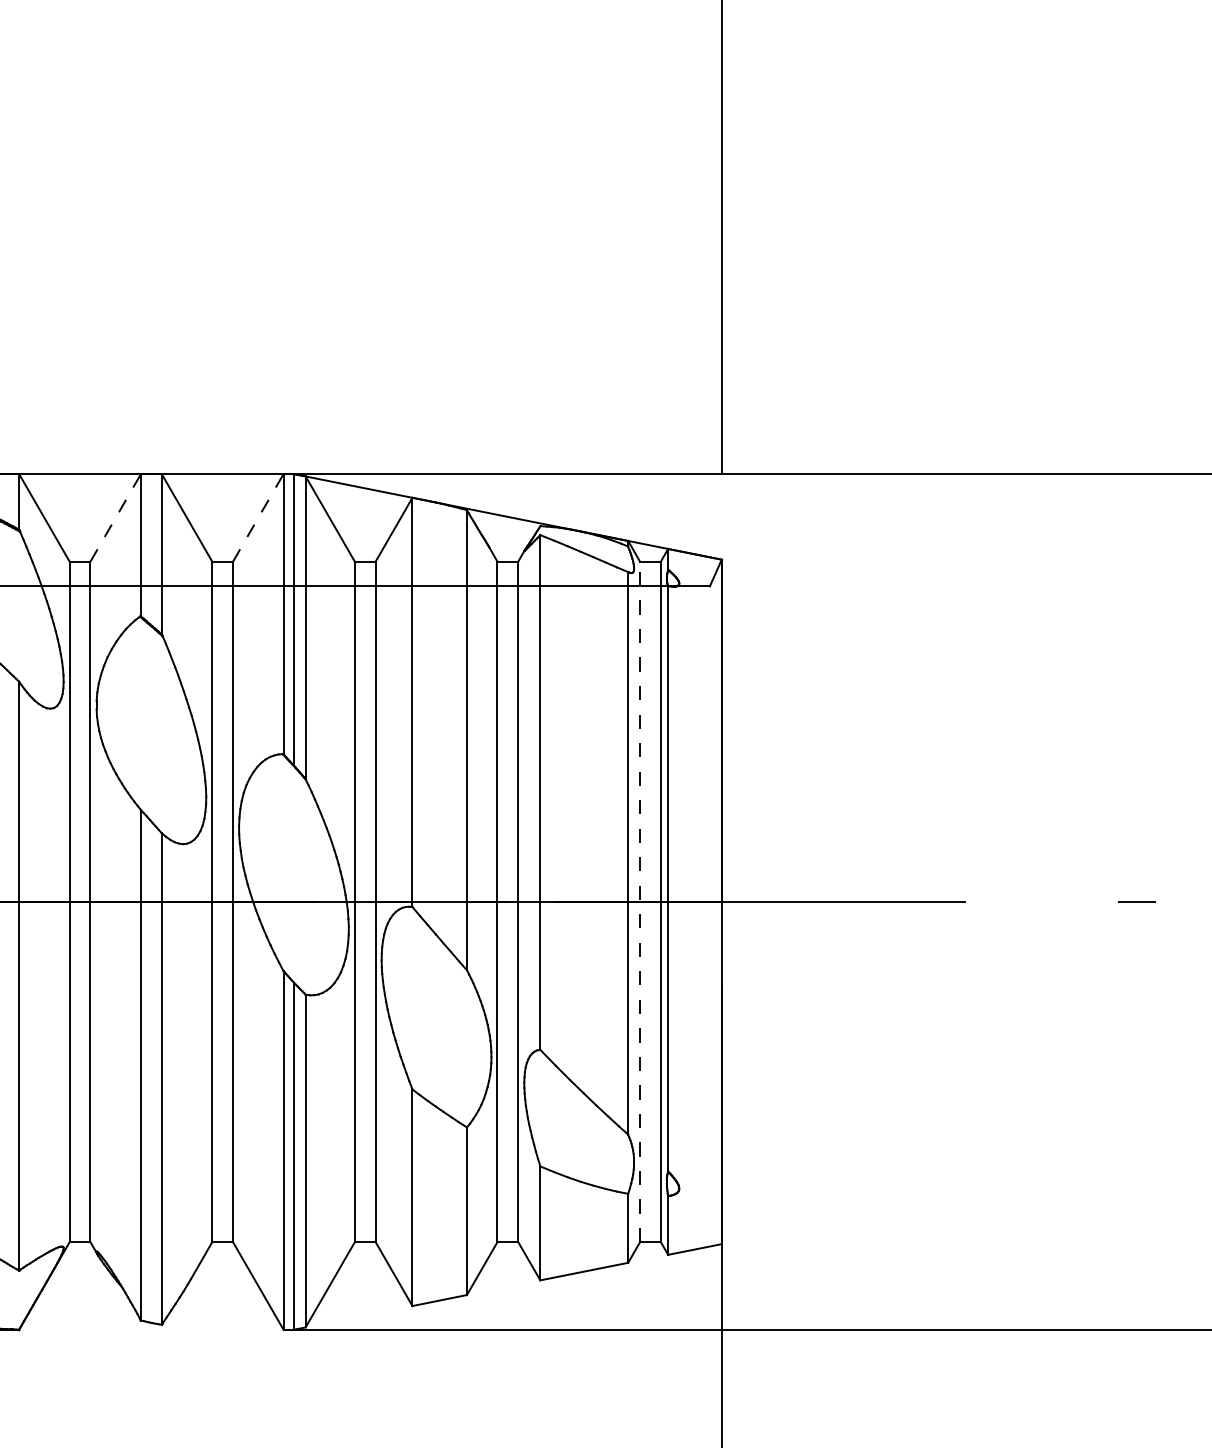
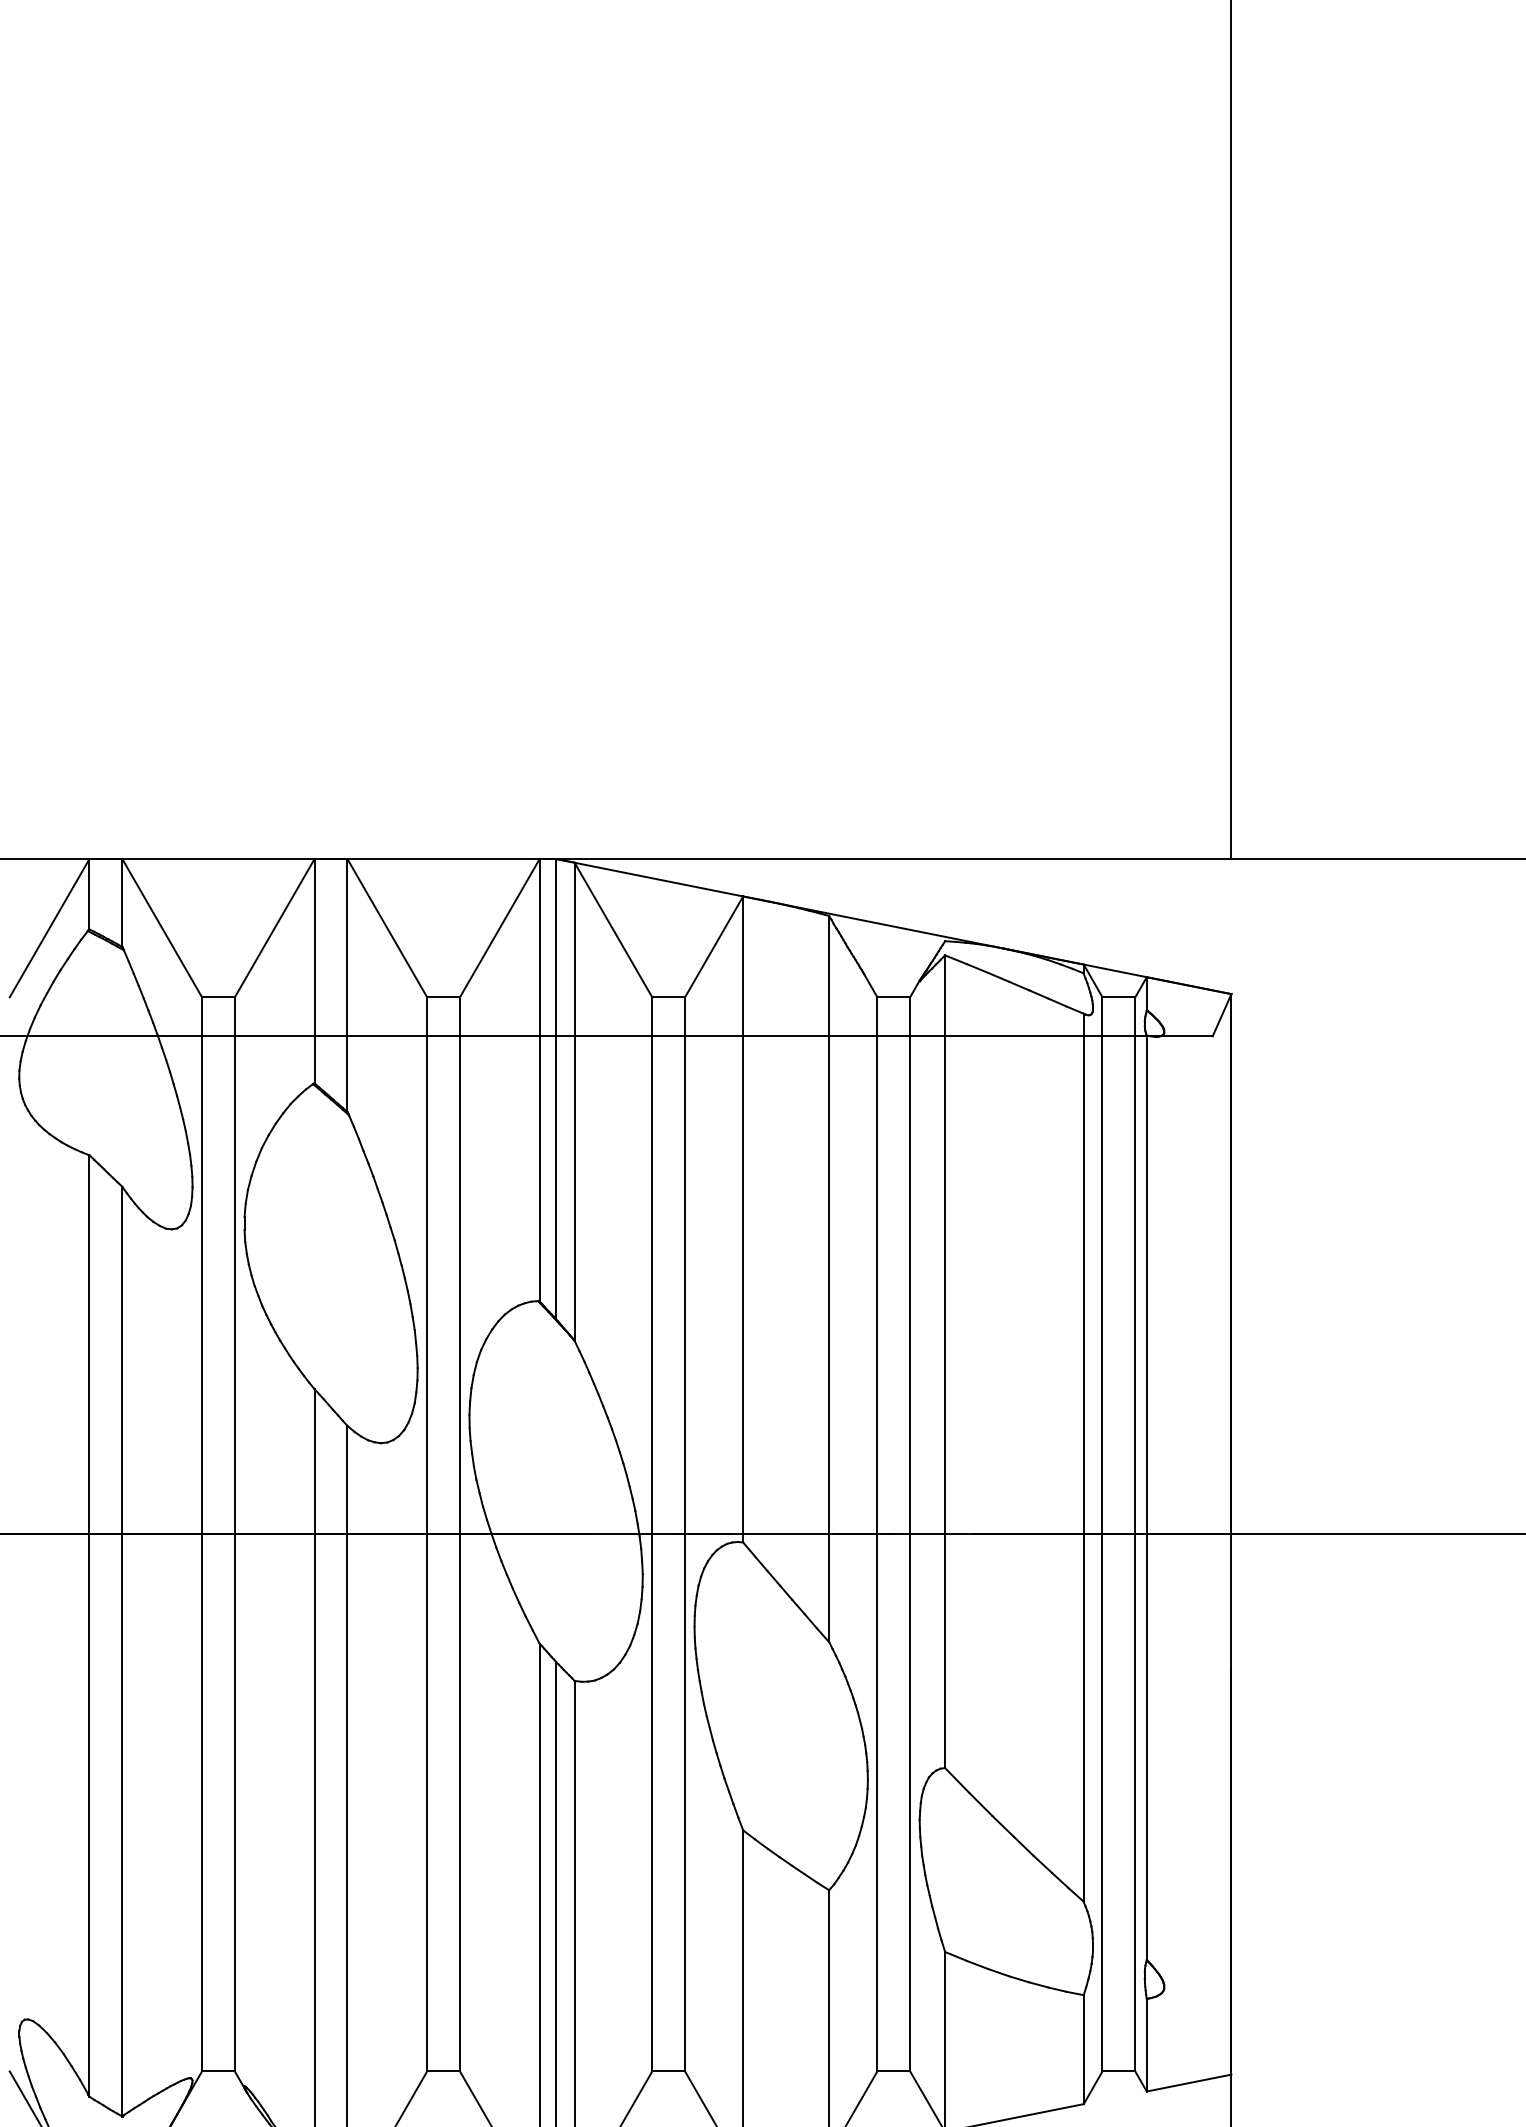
line: (115, 517) -> (274, 927), dashed -> solid
line: (258, 517) -> (500, 927), dashed -> solid
line: (640, 901) -> (1103, 1533), dashed -> solid

